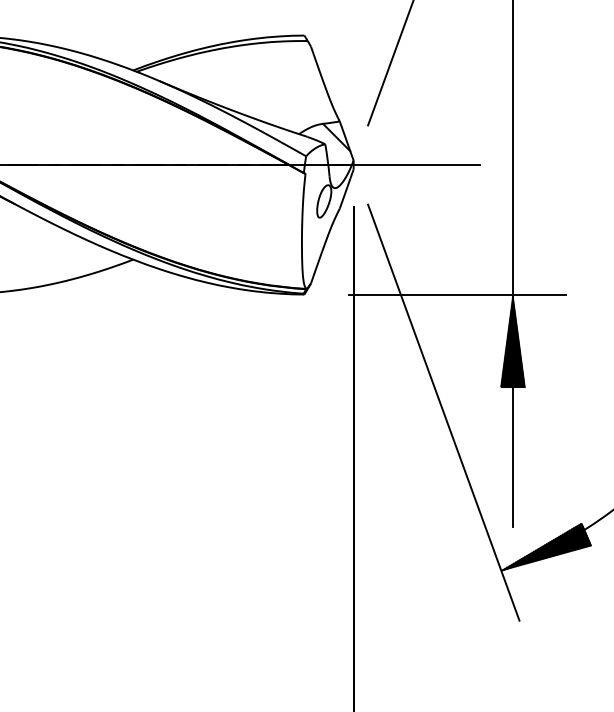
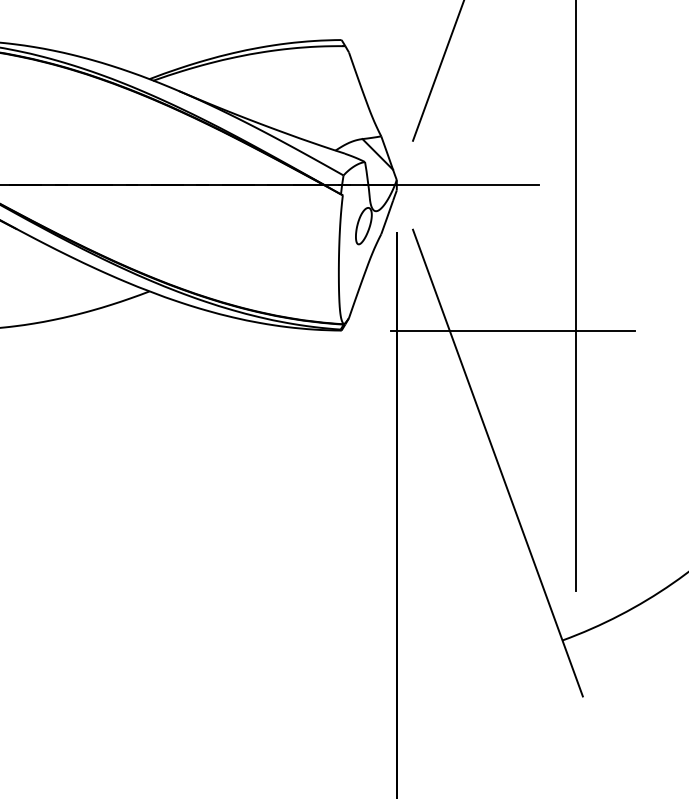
hatch: (512, 340) -> (575, 382), removed
hatch: (545, 546) -> (612, 613), removed

